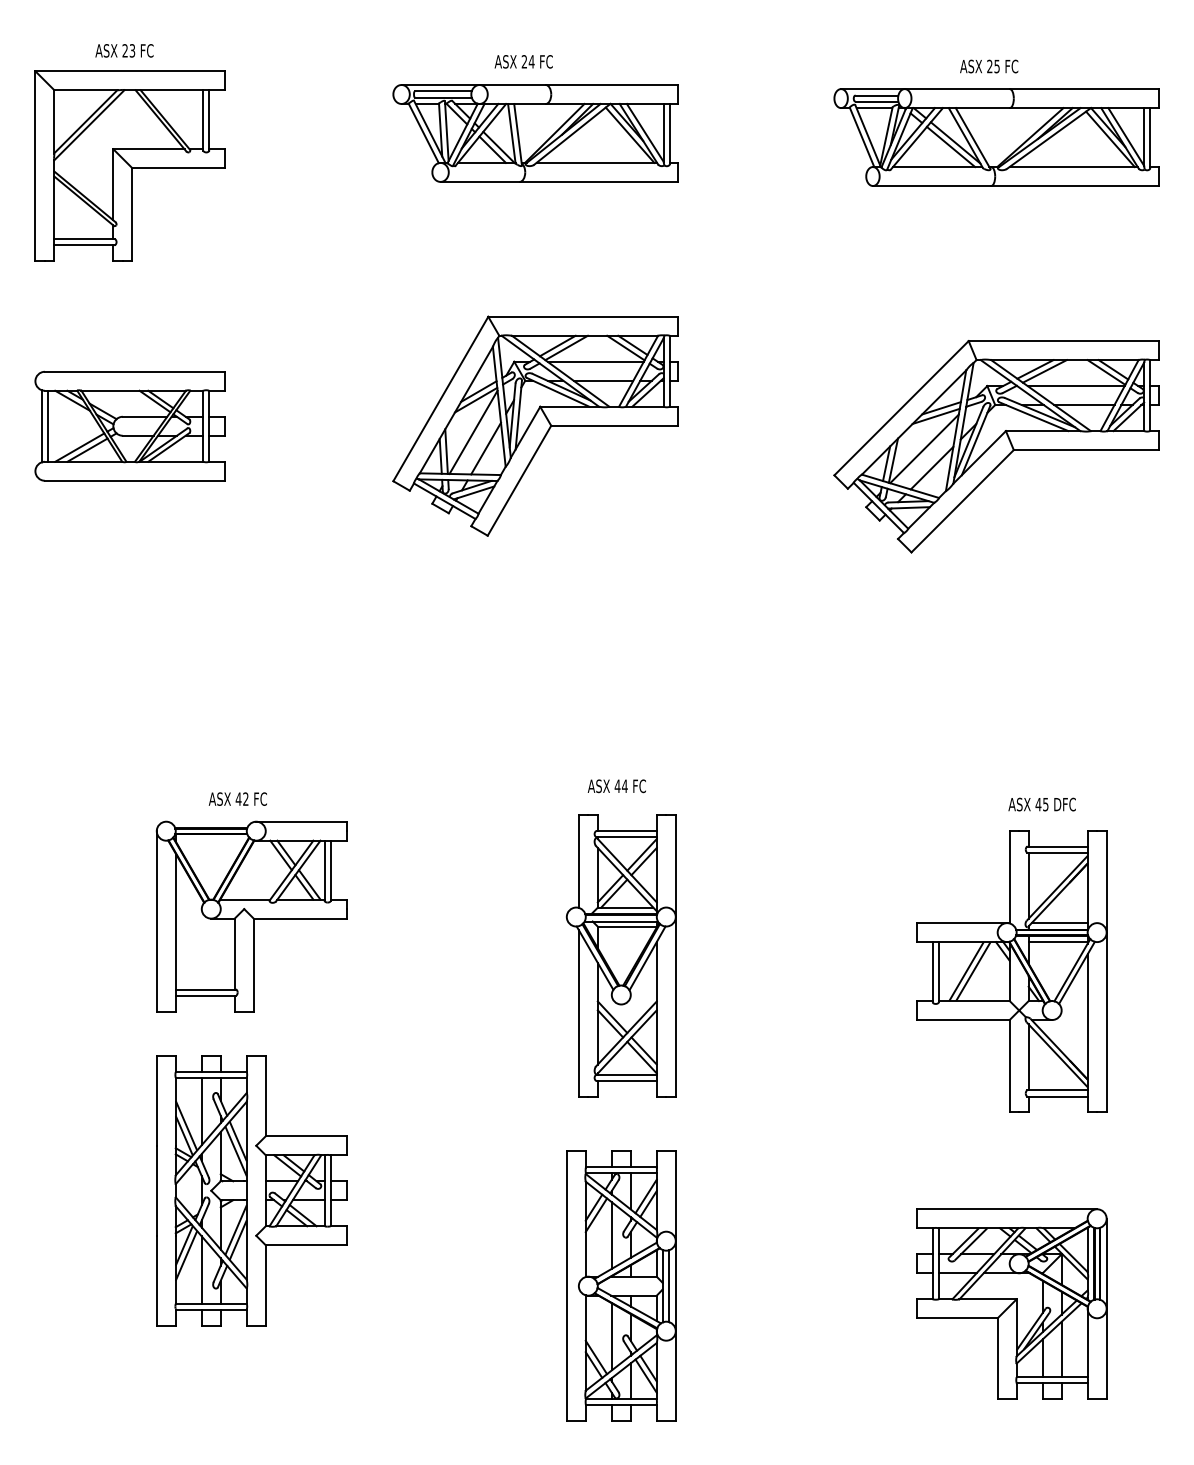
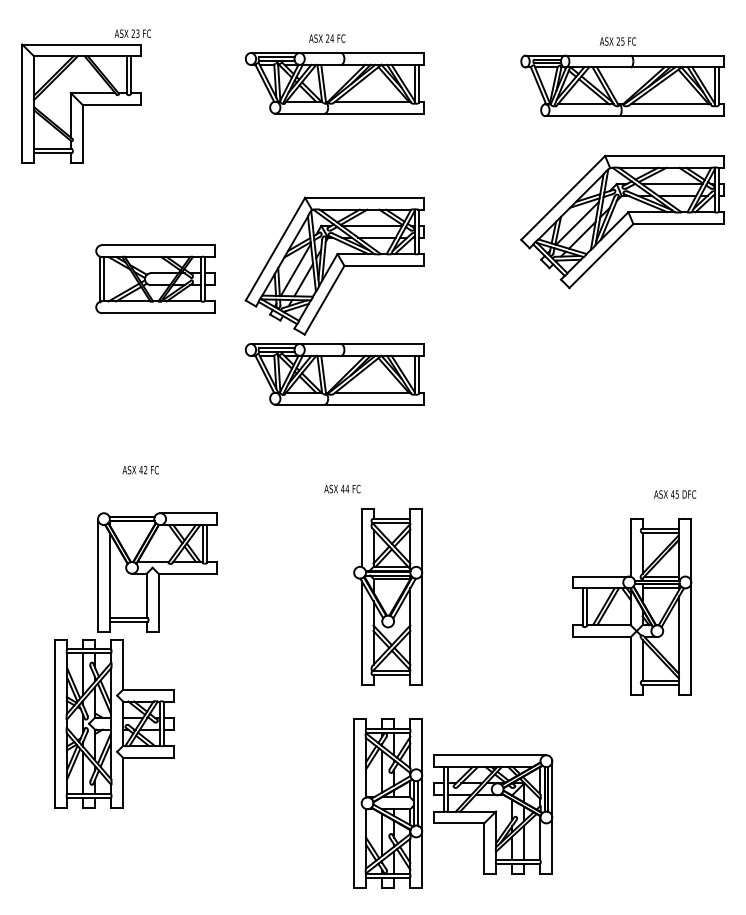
text: (123, 50) -> (132, 33), moved
part: (130, 426) -> (155, 279), moved
part: (996, 445) -> (622, 221), moved
part: (535, 599) -> (334, 374), added
text: (617, 785) -> (342, 488), moved
text: (237, 798) -> (140, 469), moved
text: (1042, 804) -> (675, 494), moved
part: (251, 1190) -> (114, 723), moved
part: (1012, 1304) -> (493, 814), moved

